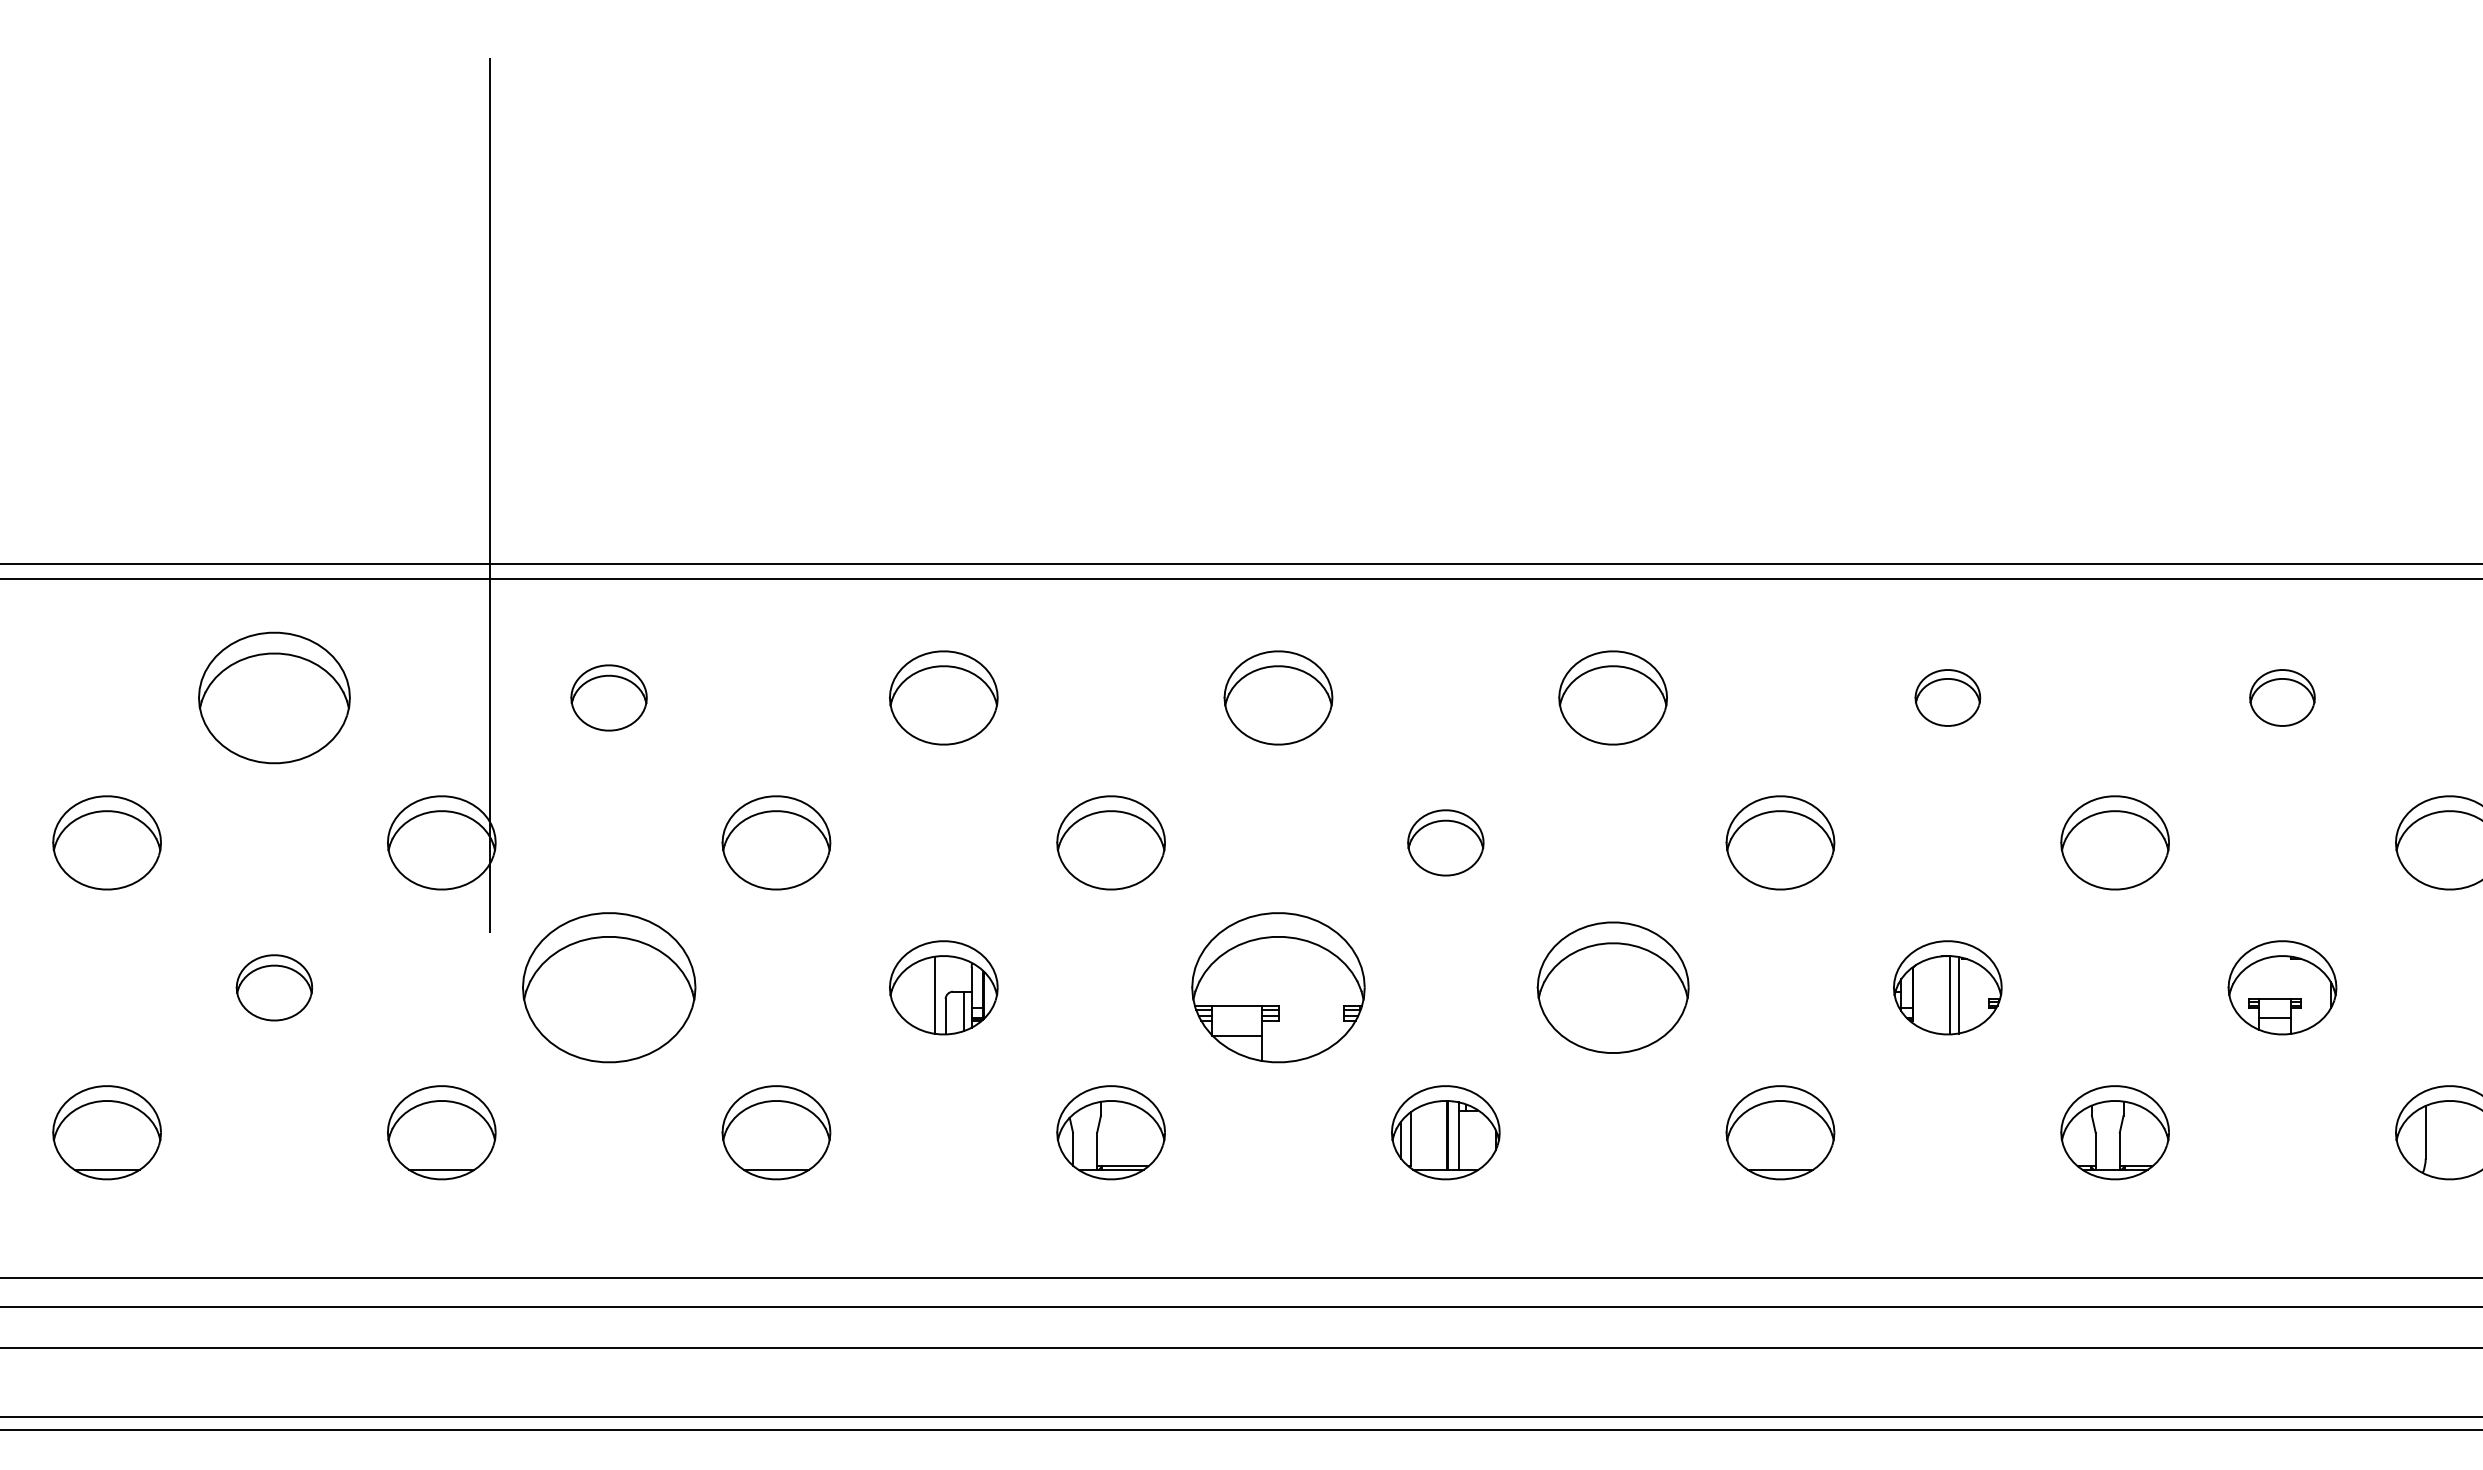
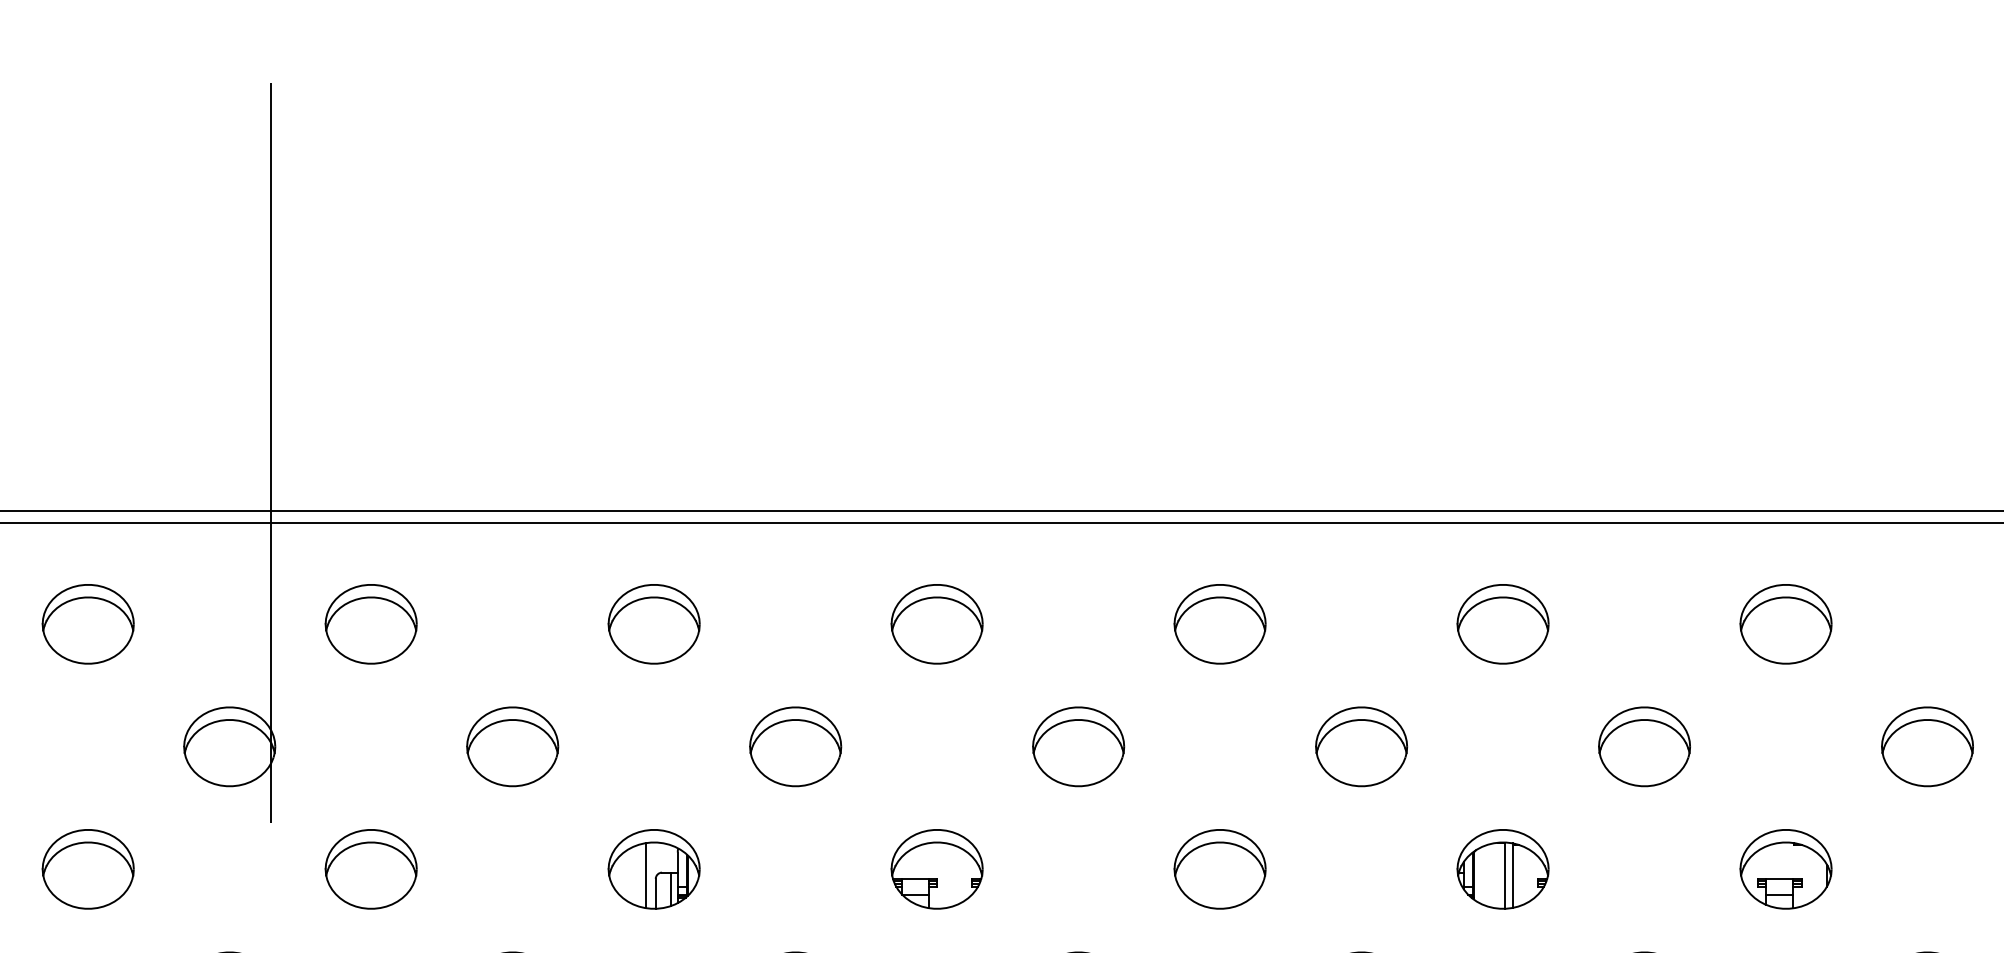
part: (274, 697) -> (88, 623), size x0.71
part: (608, 697) -> (370, 623), size x1.43
part: (1947, 697) -> (1502, 623), size x1.67
part: (2282, 697) -> (1786, 623), size x1.67
part: (1445, 842) -> (1078, 746), size x1.43
part: (274, 987) -> (88, 869), size x1.43
part: (608, 987) -> (370, 869), size x0.62
part: (1278, 987) -> (937, 869), size x0.62
part: (1612, 987) -> (1219, 869), size x0.71

